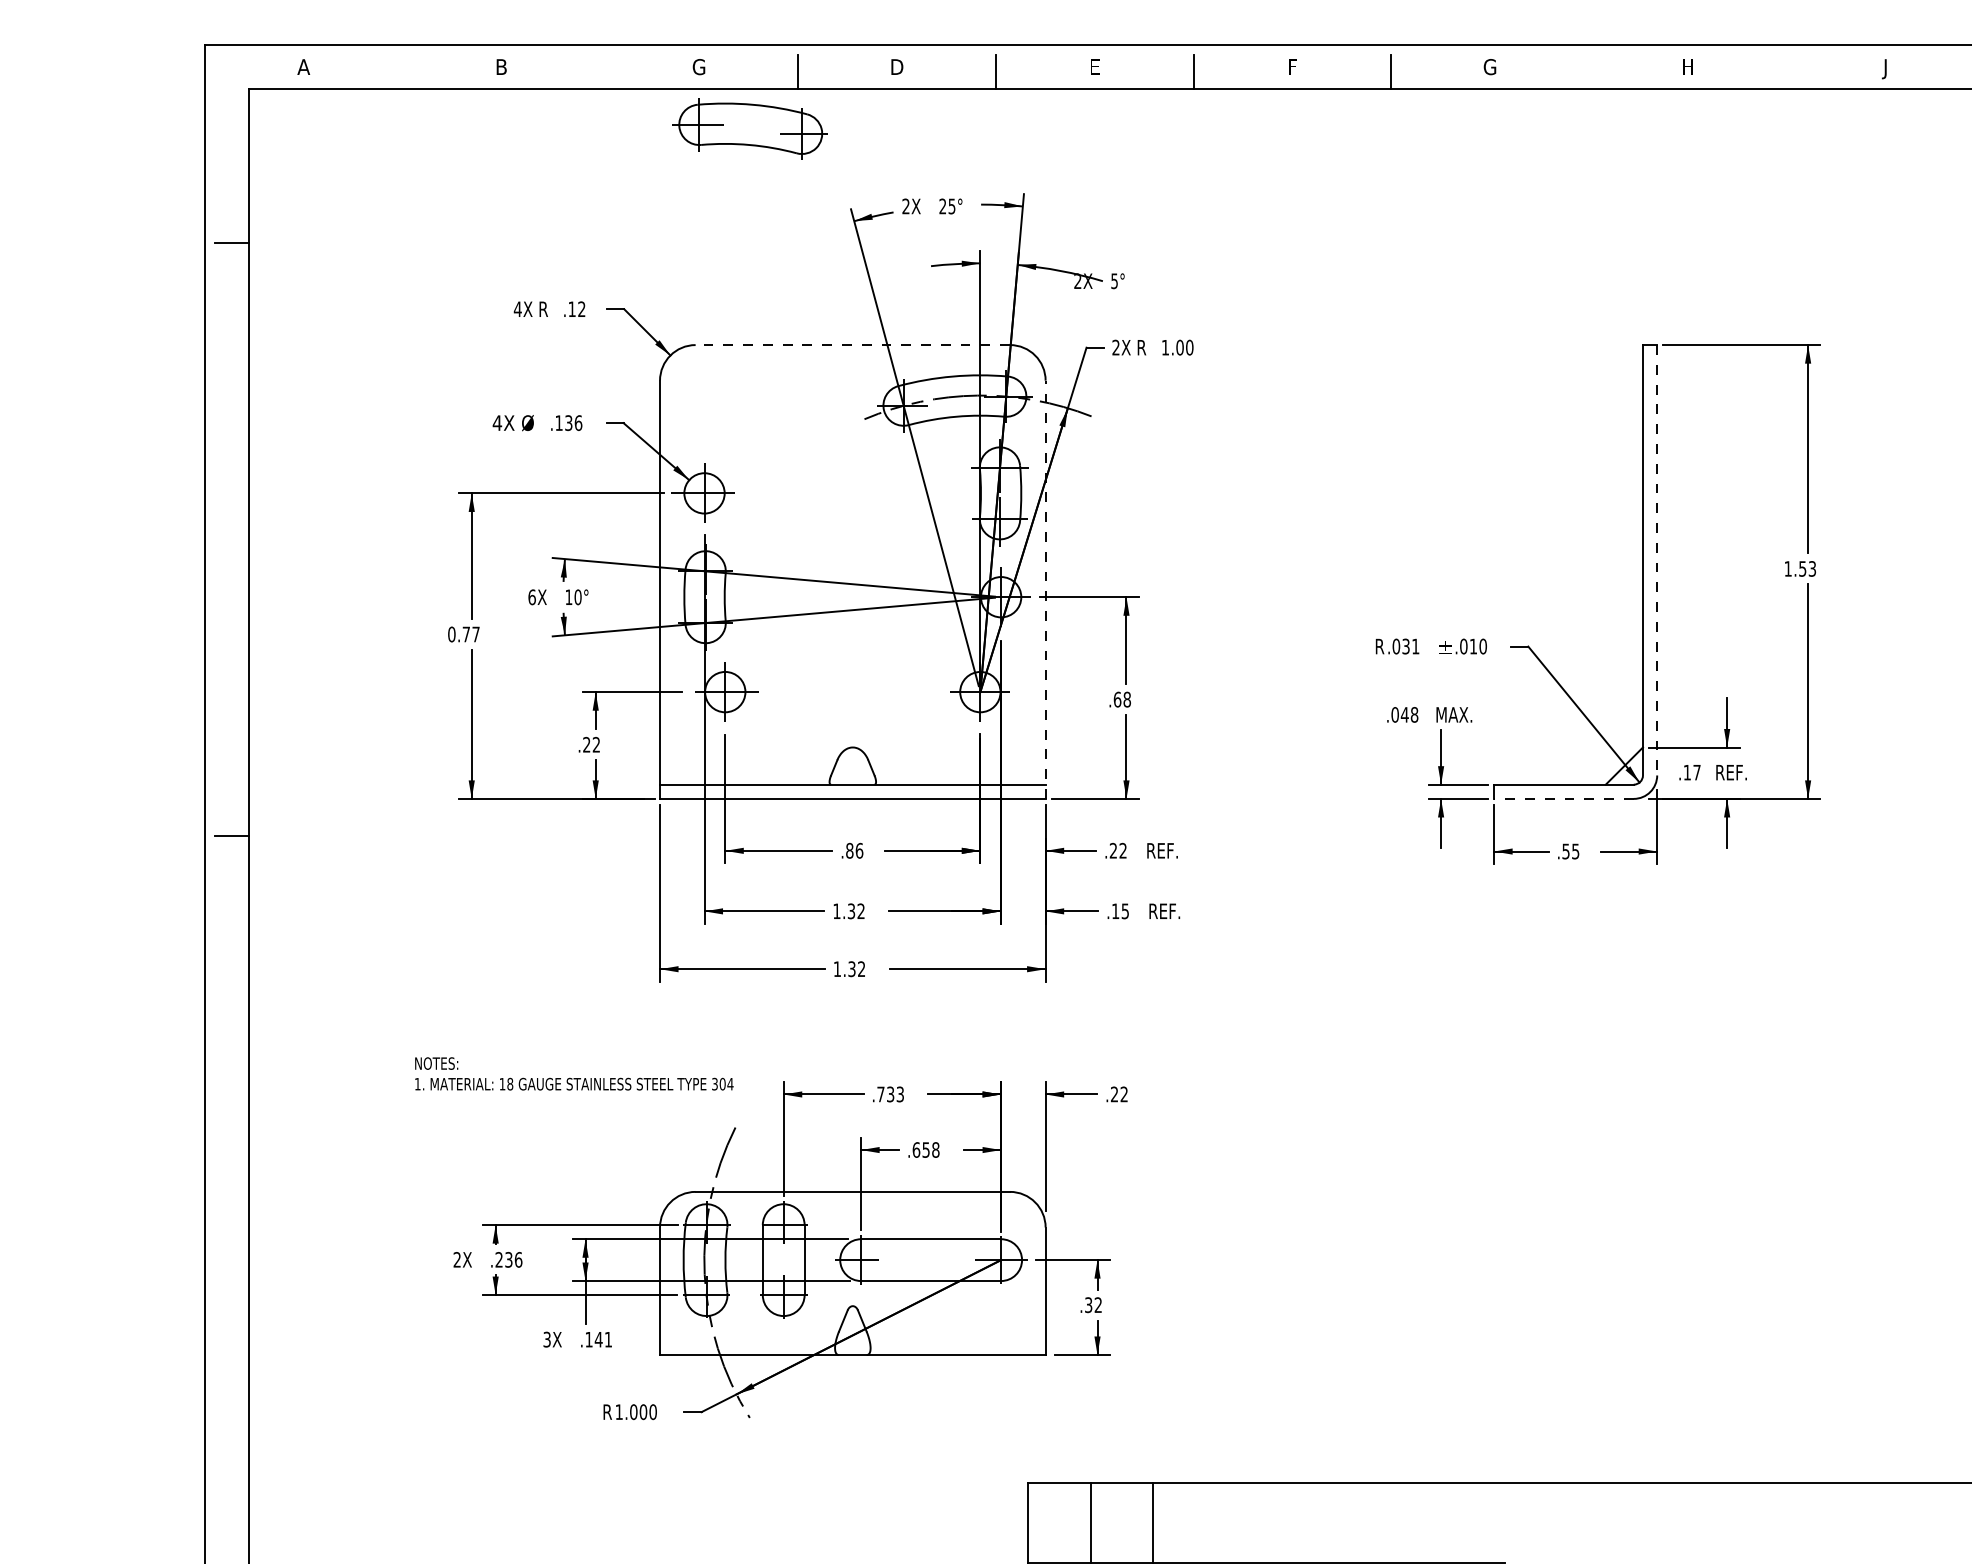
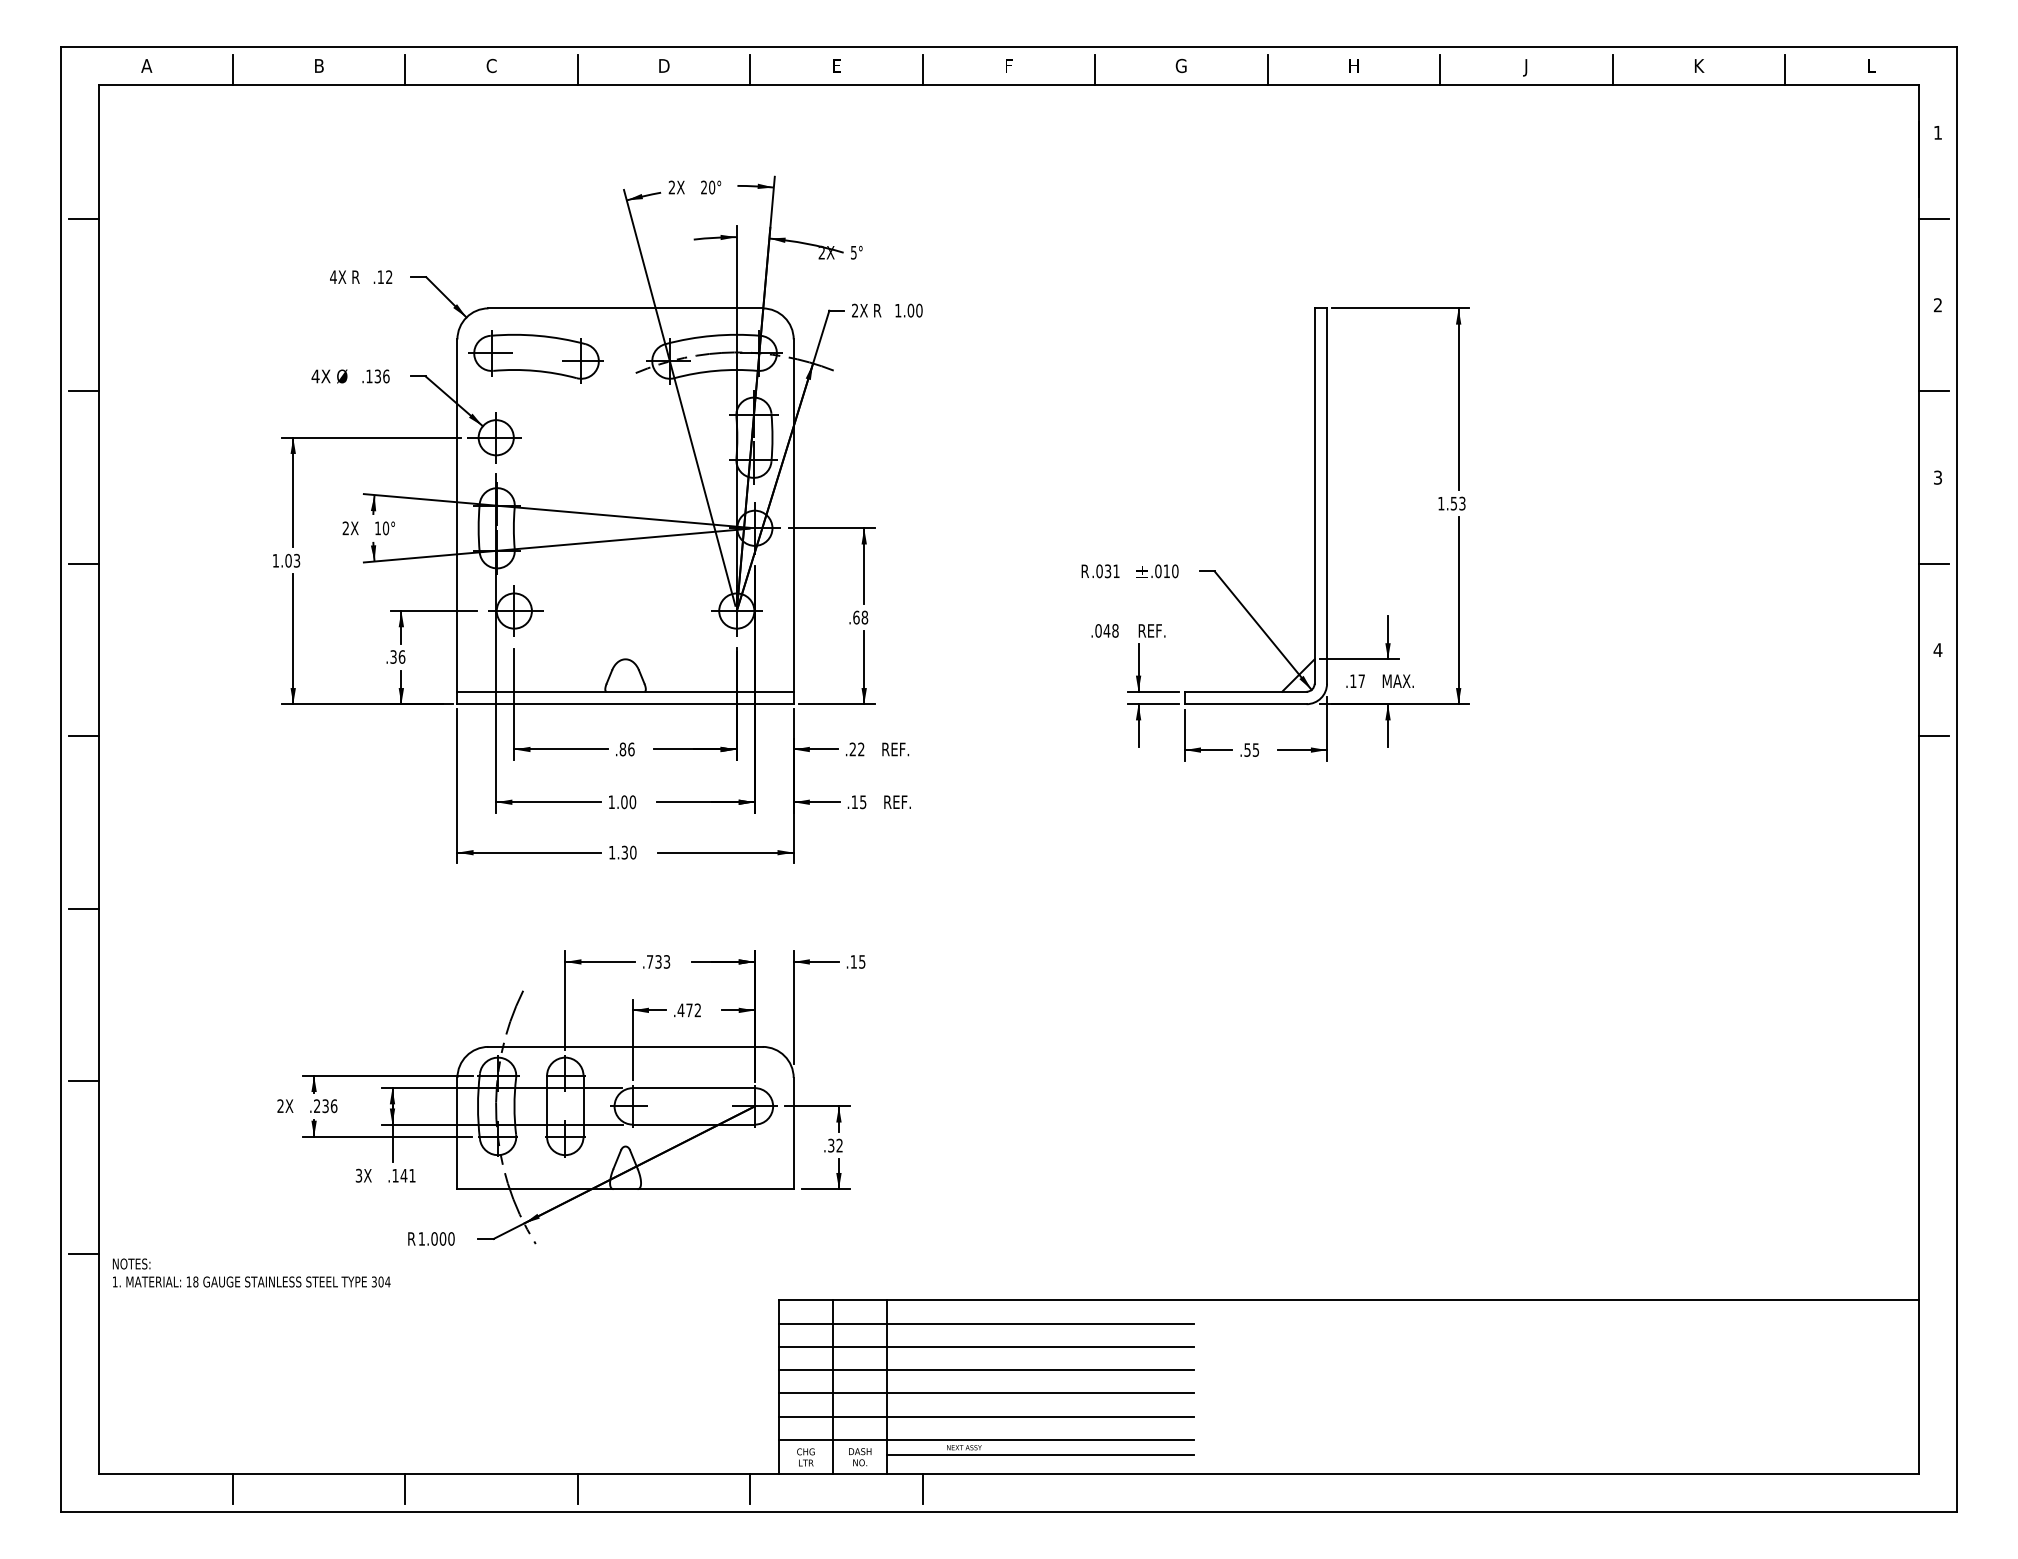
text: (699, 66) -> (491, 65), G -> C
line: (402, 72) -> (232, 70), added
line: (600, 72) -> (405, 70), added
line: (1588, 72) -> (1267, 70), added
line: (1787, 72) -> (1440, 70), added
part: (749, 128) -> (535, 356), moved
text: (952, 206) -> (712, 187), 25° -> 20°
line: (852, 345) -> (625, 308), dashed -> solid
line: (232, 440) -> (84, 391), added
line: (1657, 560) -> (1327, 496), dashed -> solid
line: (1045, 589) -> (793, 521), dashed -> solid
text: (531, 597) -> (345, 528), 6X -> 2X
text: (464, 634) -> (286, 560), 0.77 -> 1.03
line: (232, 637) -> (84, 563), added
text: (1453, 714) -> (1149, 630), MAX. -> REF.
text: (591, 744) -> (397, 656), .22 -> .36
text: (1735, 771) -> (1395, 680), REF. -> MAX.
line: (1563, 799) -> (1245, 704), dashed -> solid
text: (856, 911) -> (628, 802), 1.32 -> 1.00
text: (861, 968) -> (633, 852), 1.32 -> 1.30
line: (232, 1033) -> (84, 908), added
text: (574, 1073) -> (251, 1272), moved
text: (1118, 1093) -> (857, 961), .22 -> .15
text: (926, 1150) -> (689, 1010), .658 -> .472
line: (232, 1231) -> (84, 1081), added
line: (232, 1428) -> (84, 1253), added
line: (1266, 1509) -> (986, 1323), added
line: (1266, 1535) -> (986, 1346), added

